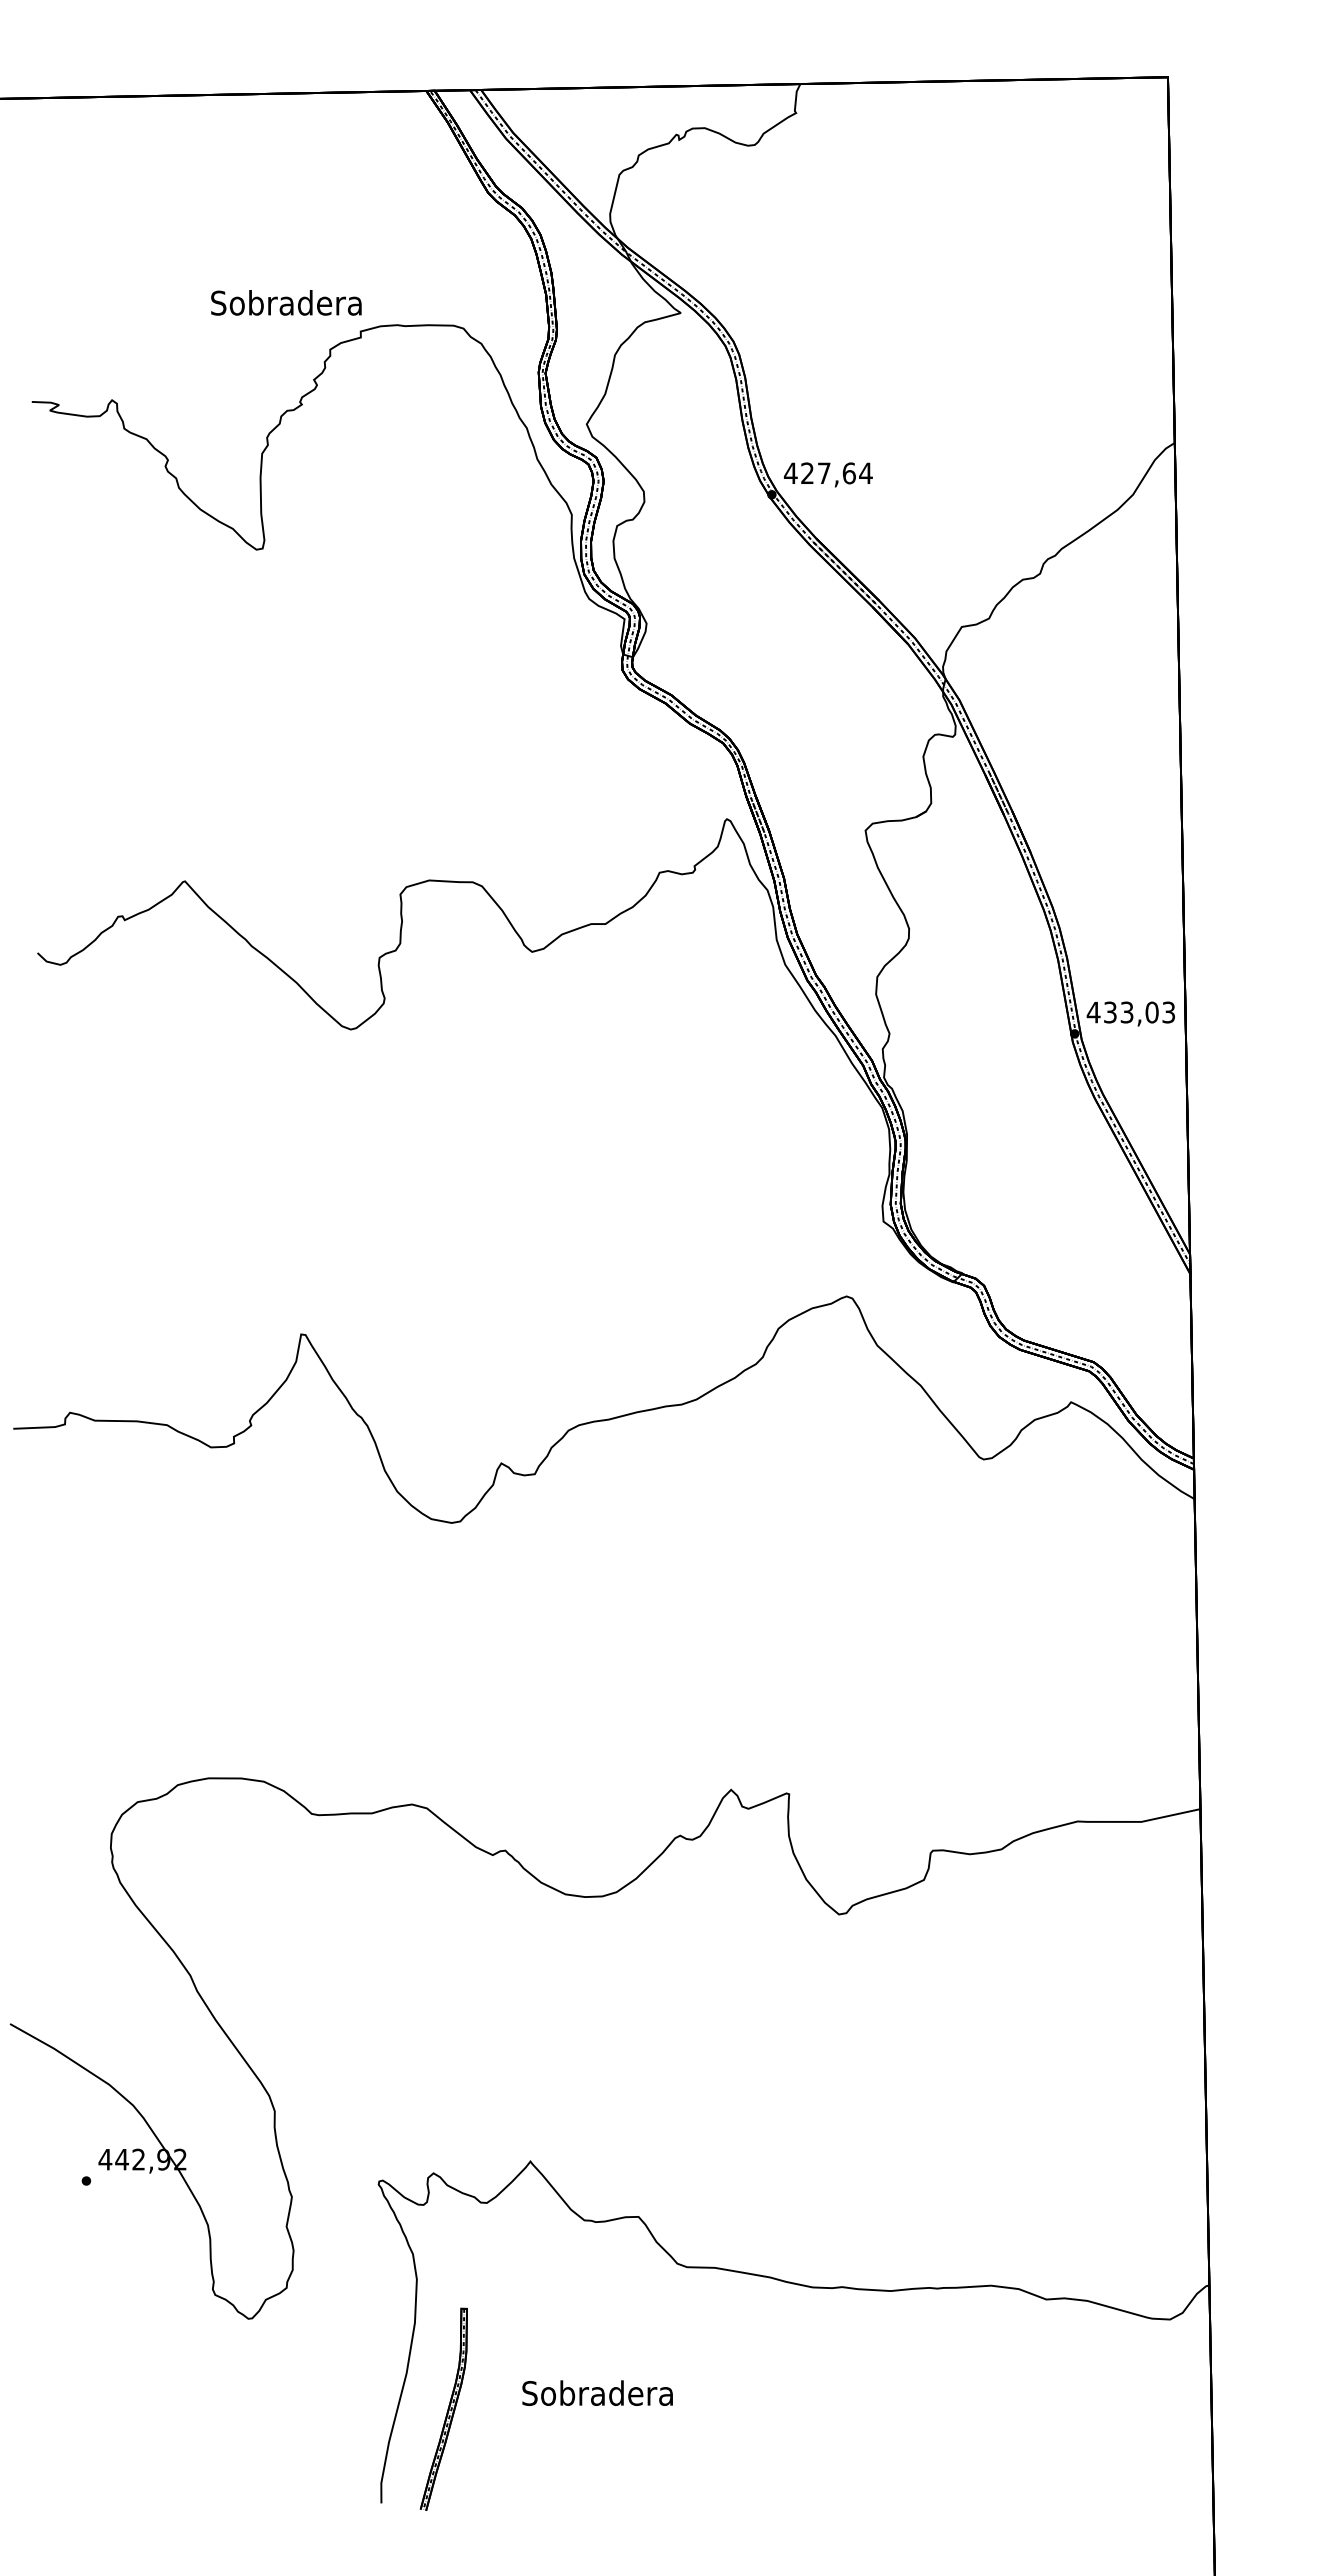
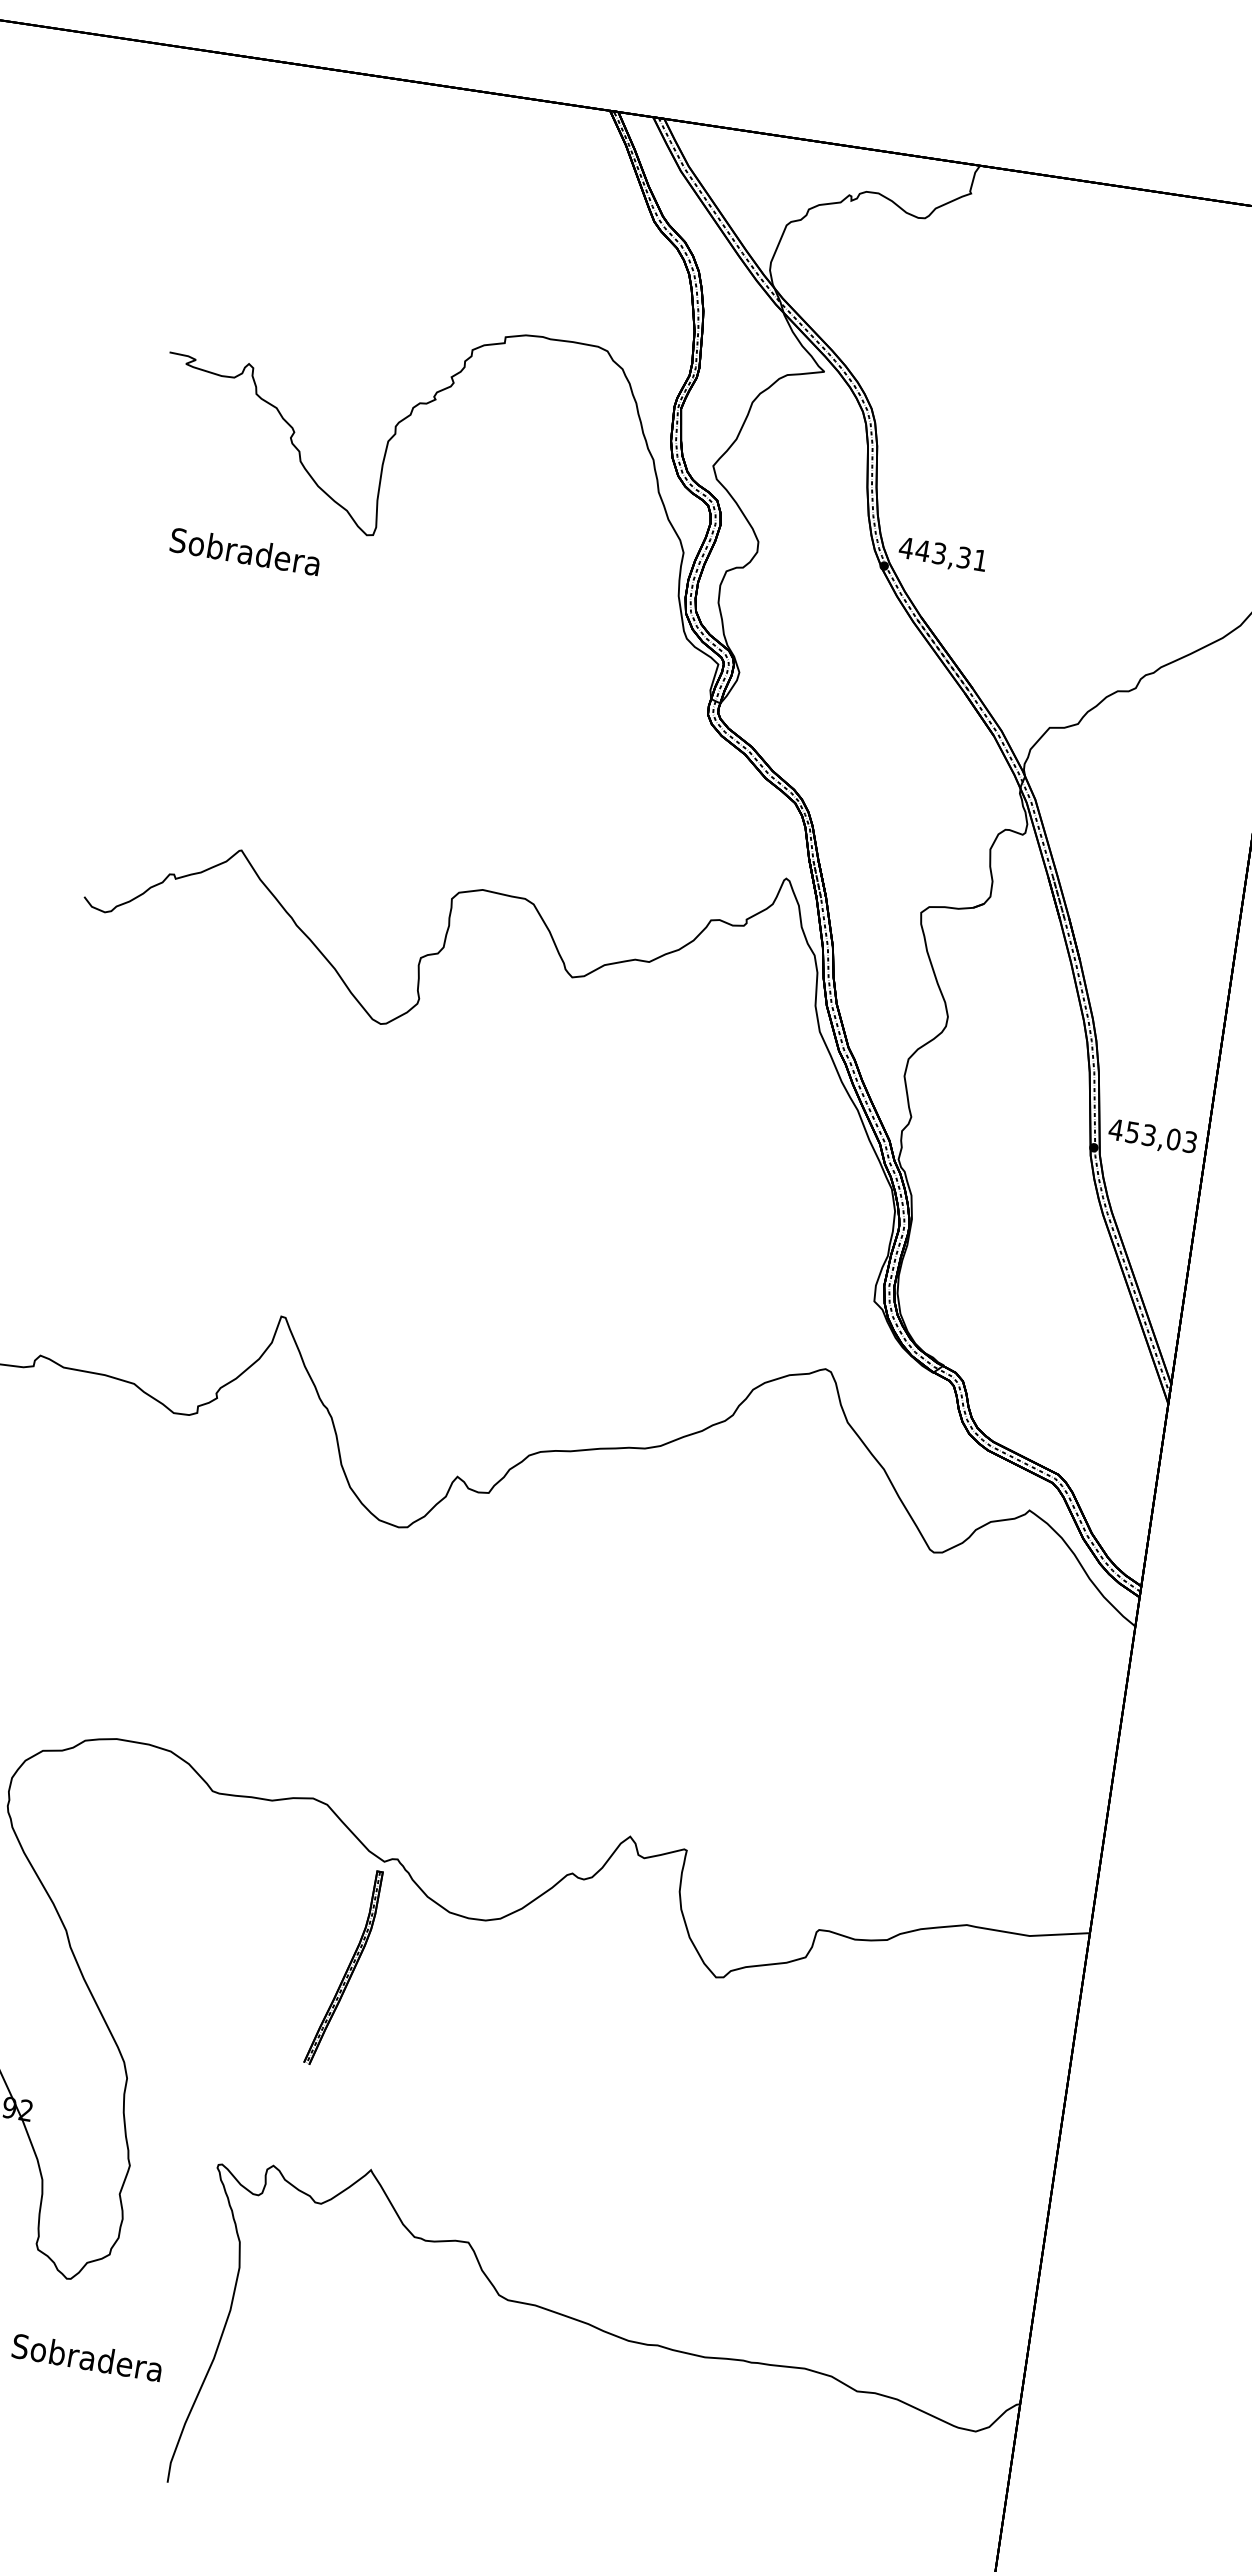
text: (286, 302) -> (245, 551), moved
text: (836, 473) -> (951, 555), 427,64 -> 443,31
text: (1110, 1011) -> (1132, 1131), 433,03 -> 453,03
text: (597, 2392) -> (87, 2356), moved
part: (443, 2408) -> (343, 1966), moved

